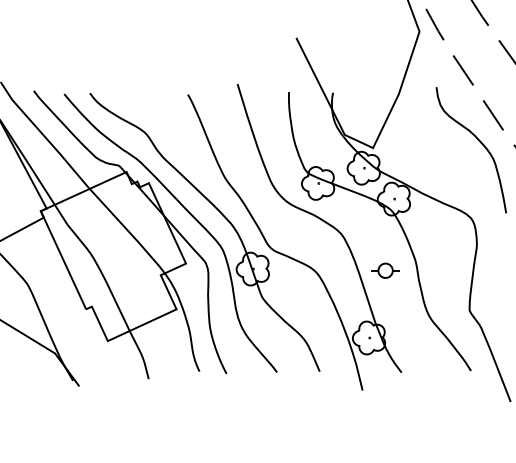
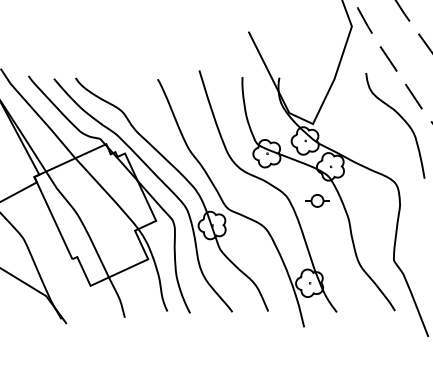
part: (385, 270) -> (317, 200), moved

